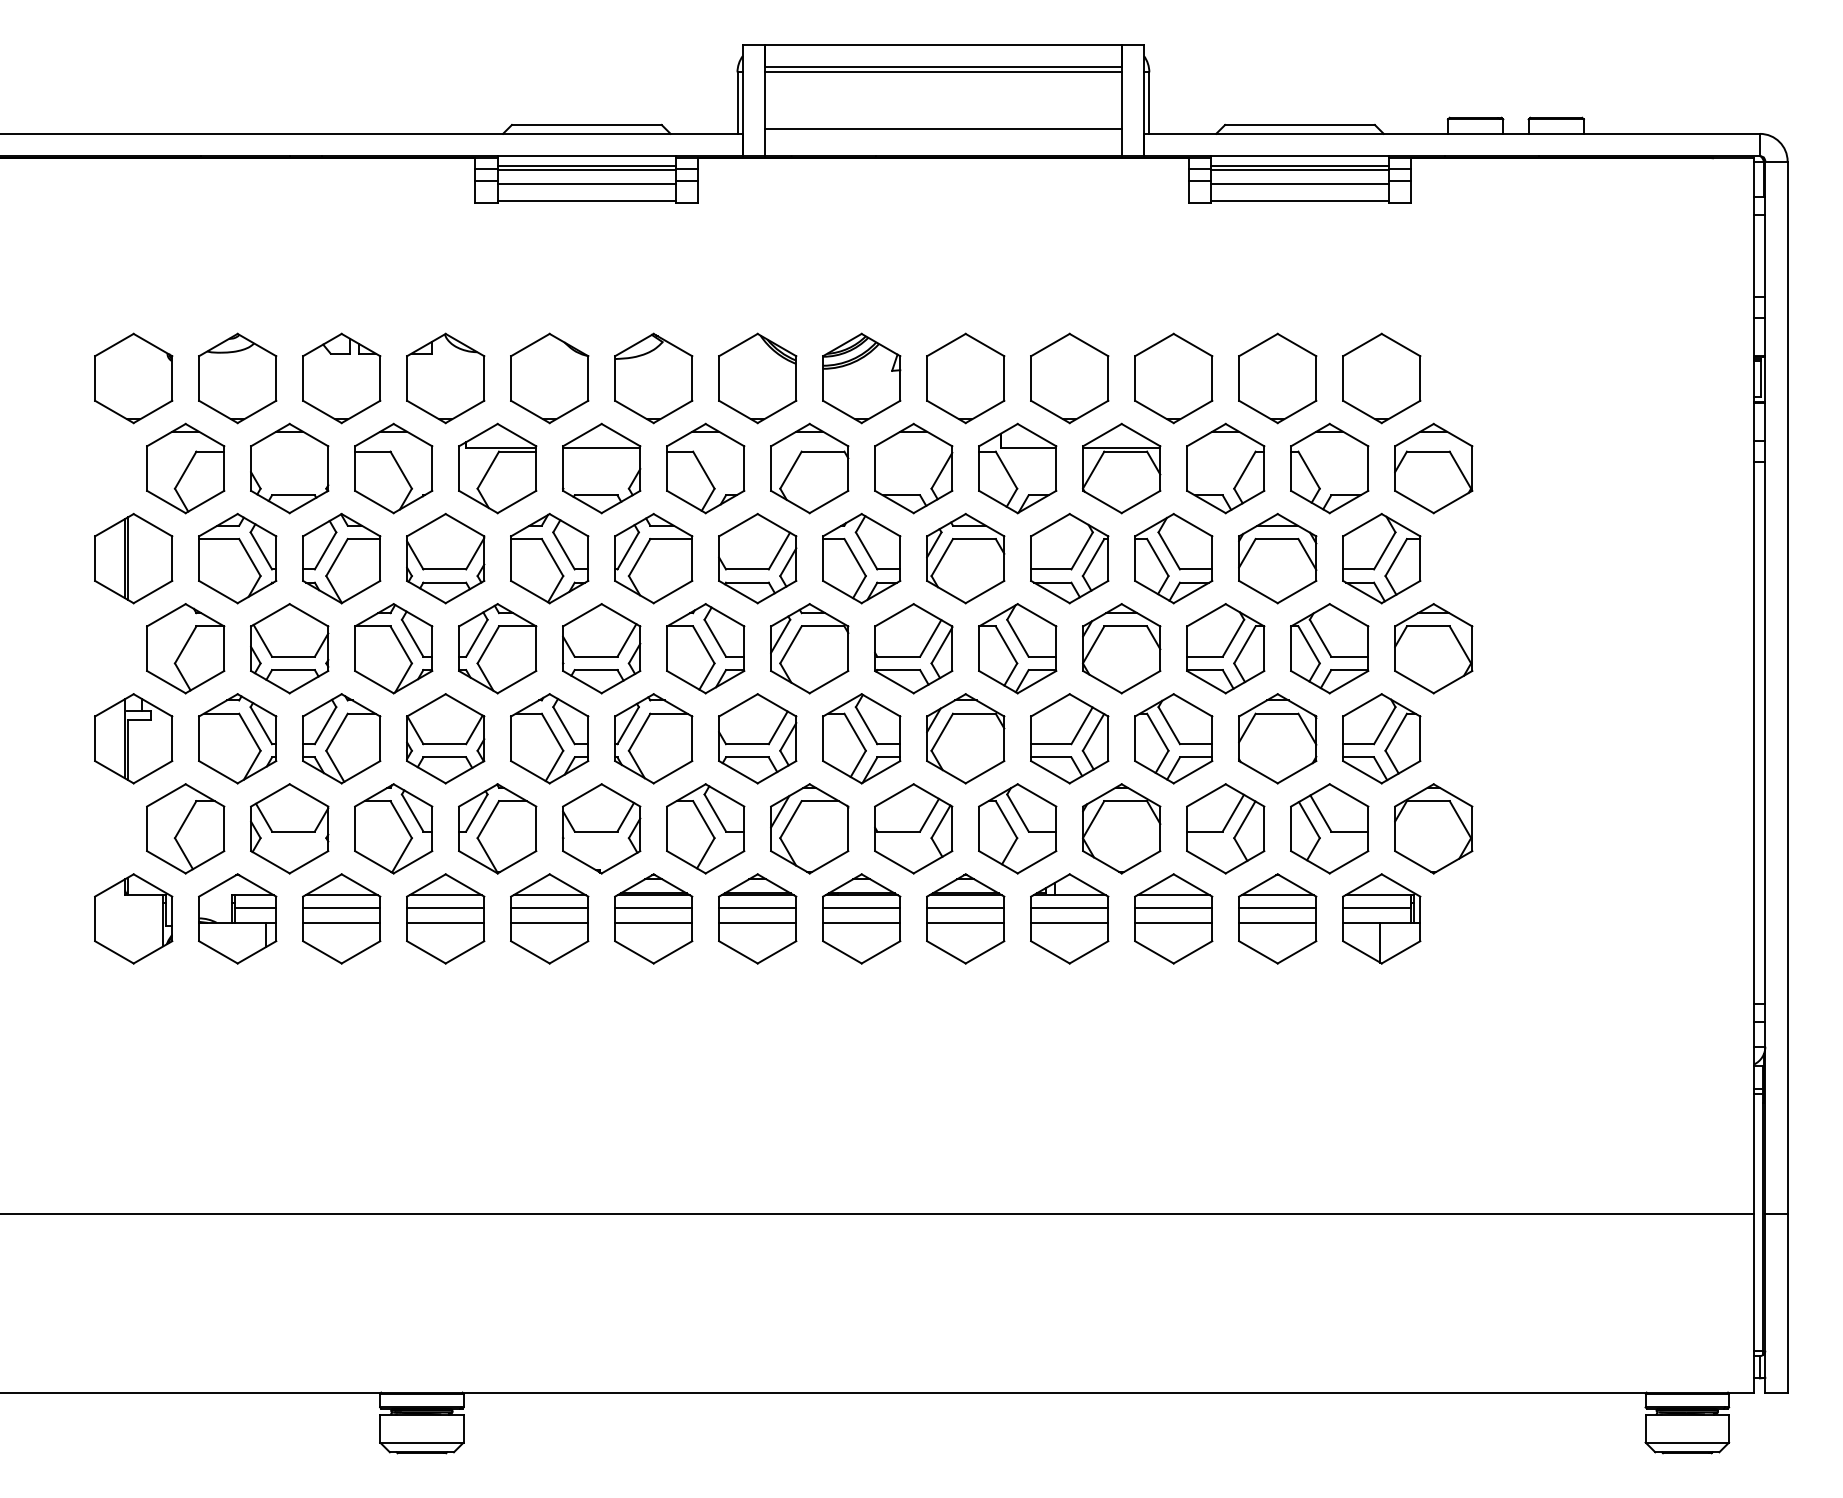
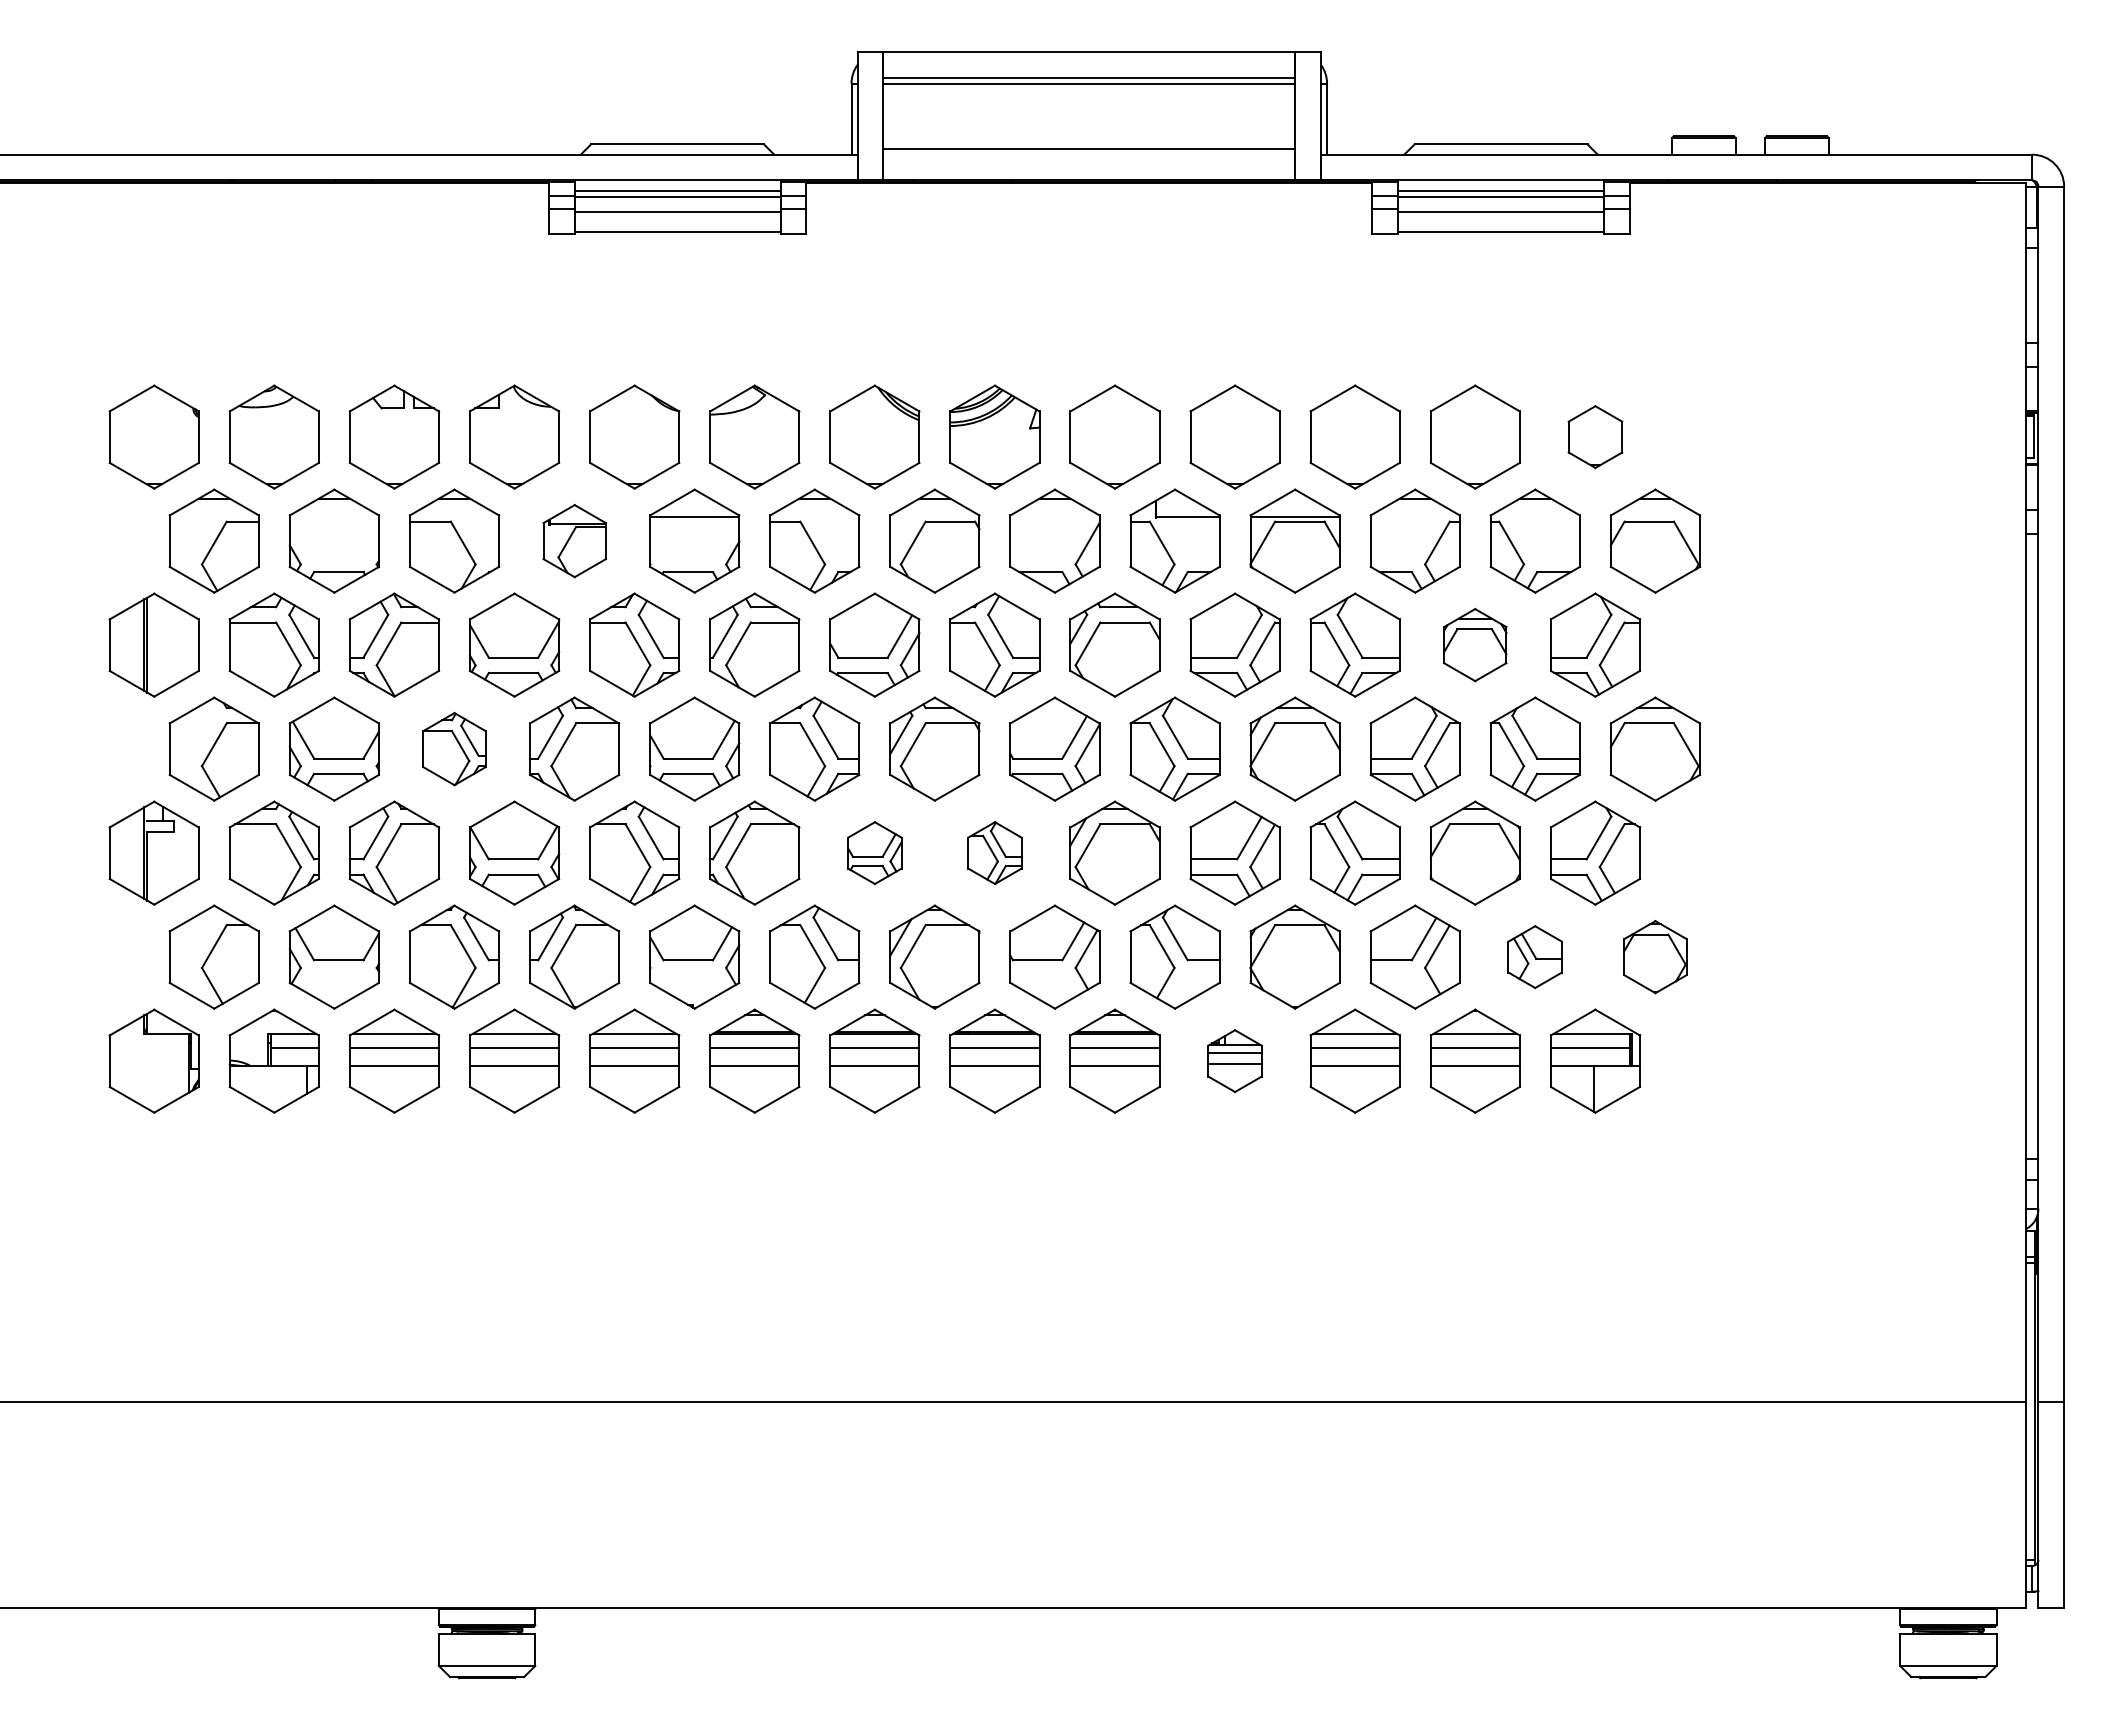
part: (1381, 377) -> (1595, 436), size x0.6
part: (497, 467) -> (574, 540), size x0.7
part: (1276, 558) -> (1474, 644), size x0.7
part: (393, 648) -> (454, 748), size x0.7
part: (757, 738) -> (874, 852), size x0.6
part: (861, 738) -> (994, 852), size x0.6
part: (1328, 828) -> (1534, 956), size x0.6
part: (1433, 828) -> (1655, 956), size x0.7
part: (1069, 918) -> (1234, 1060), size x0.6

